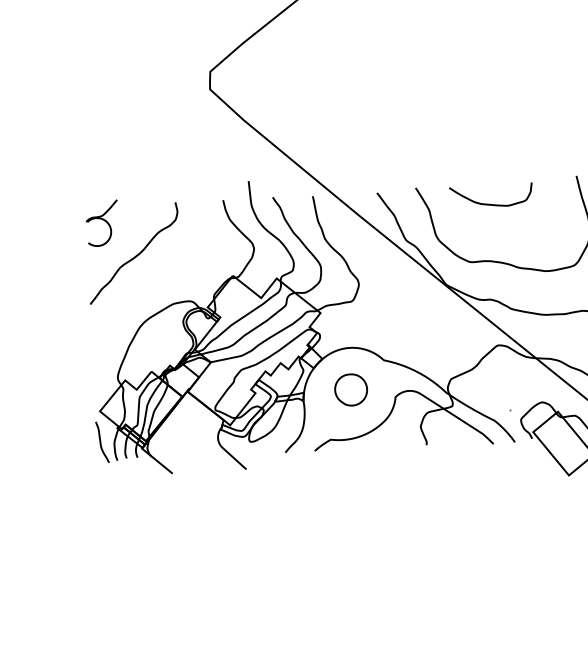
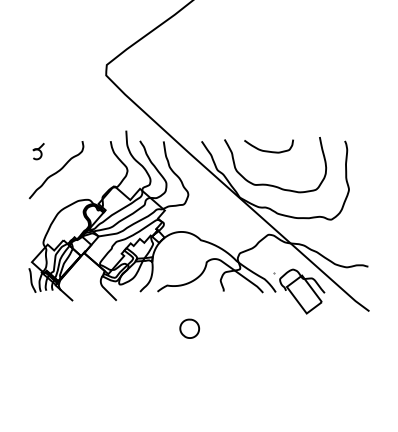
part: (101, 223) -> (38, 151), size x0.6
part: (350, 389) -> (189, 328), moved

